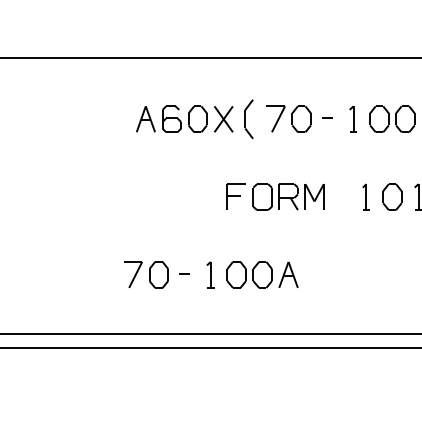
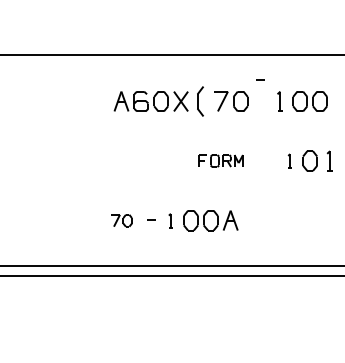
curve: (327, 117) -> (260, 79), moved
part: (275, 196) -> (220, 160), size x0.6
part: (365, 196) -> (289, 160), size x0.7
part: (145, 274) -> (121, 220), size x0.6
part: (209, 274) -> (170, 220), size x0.7

